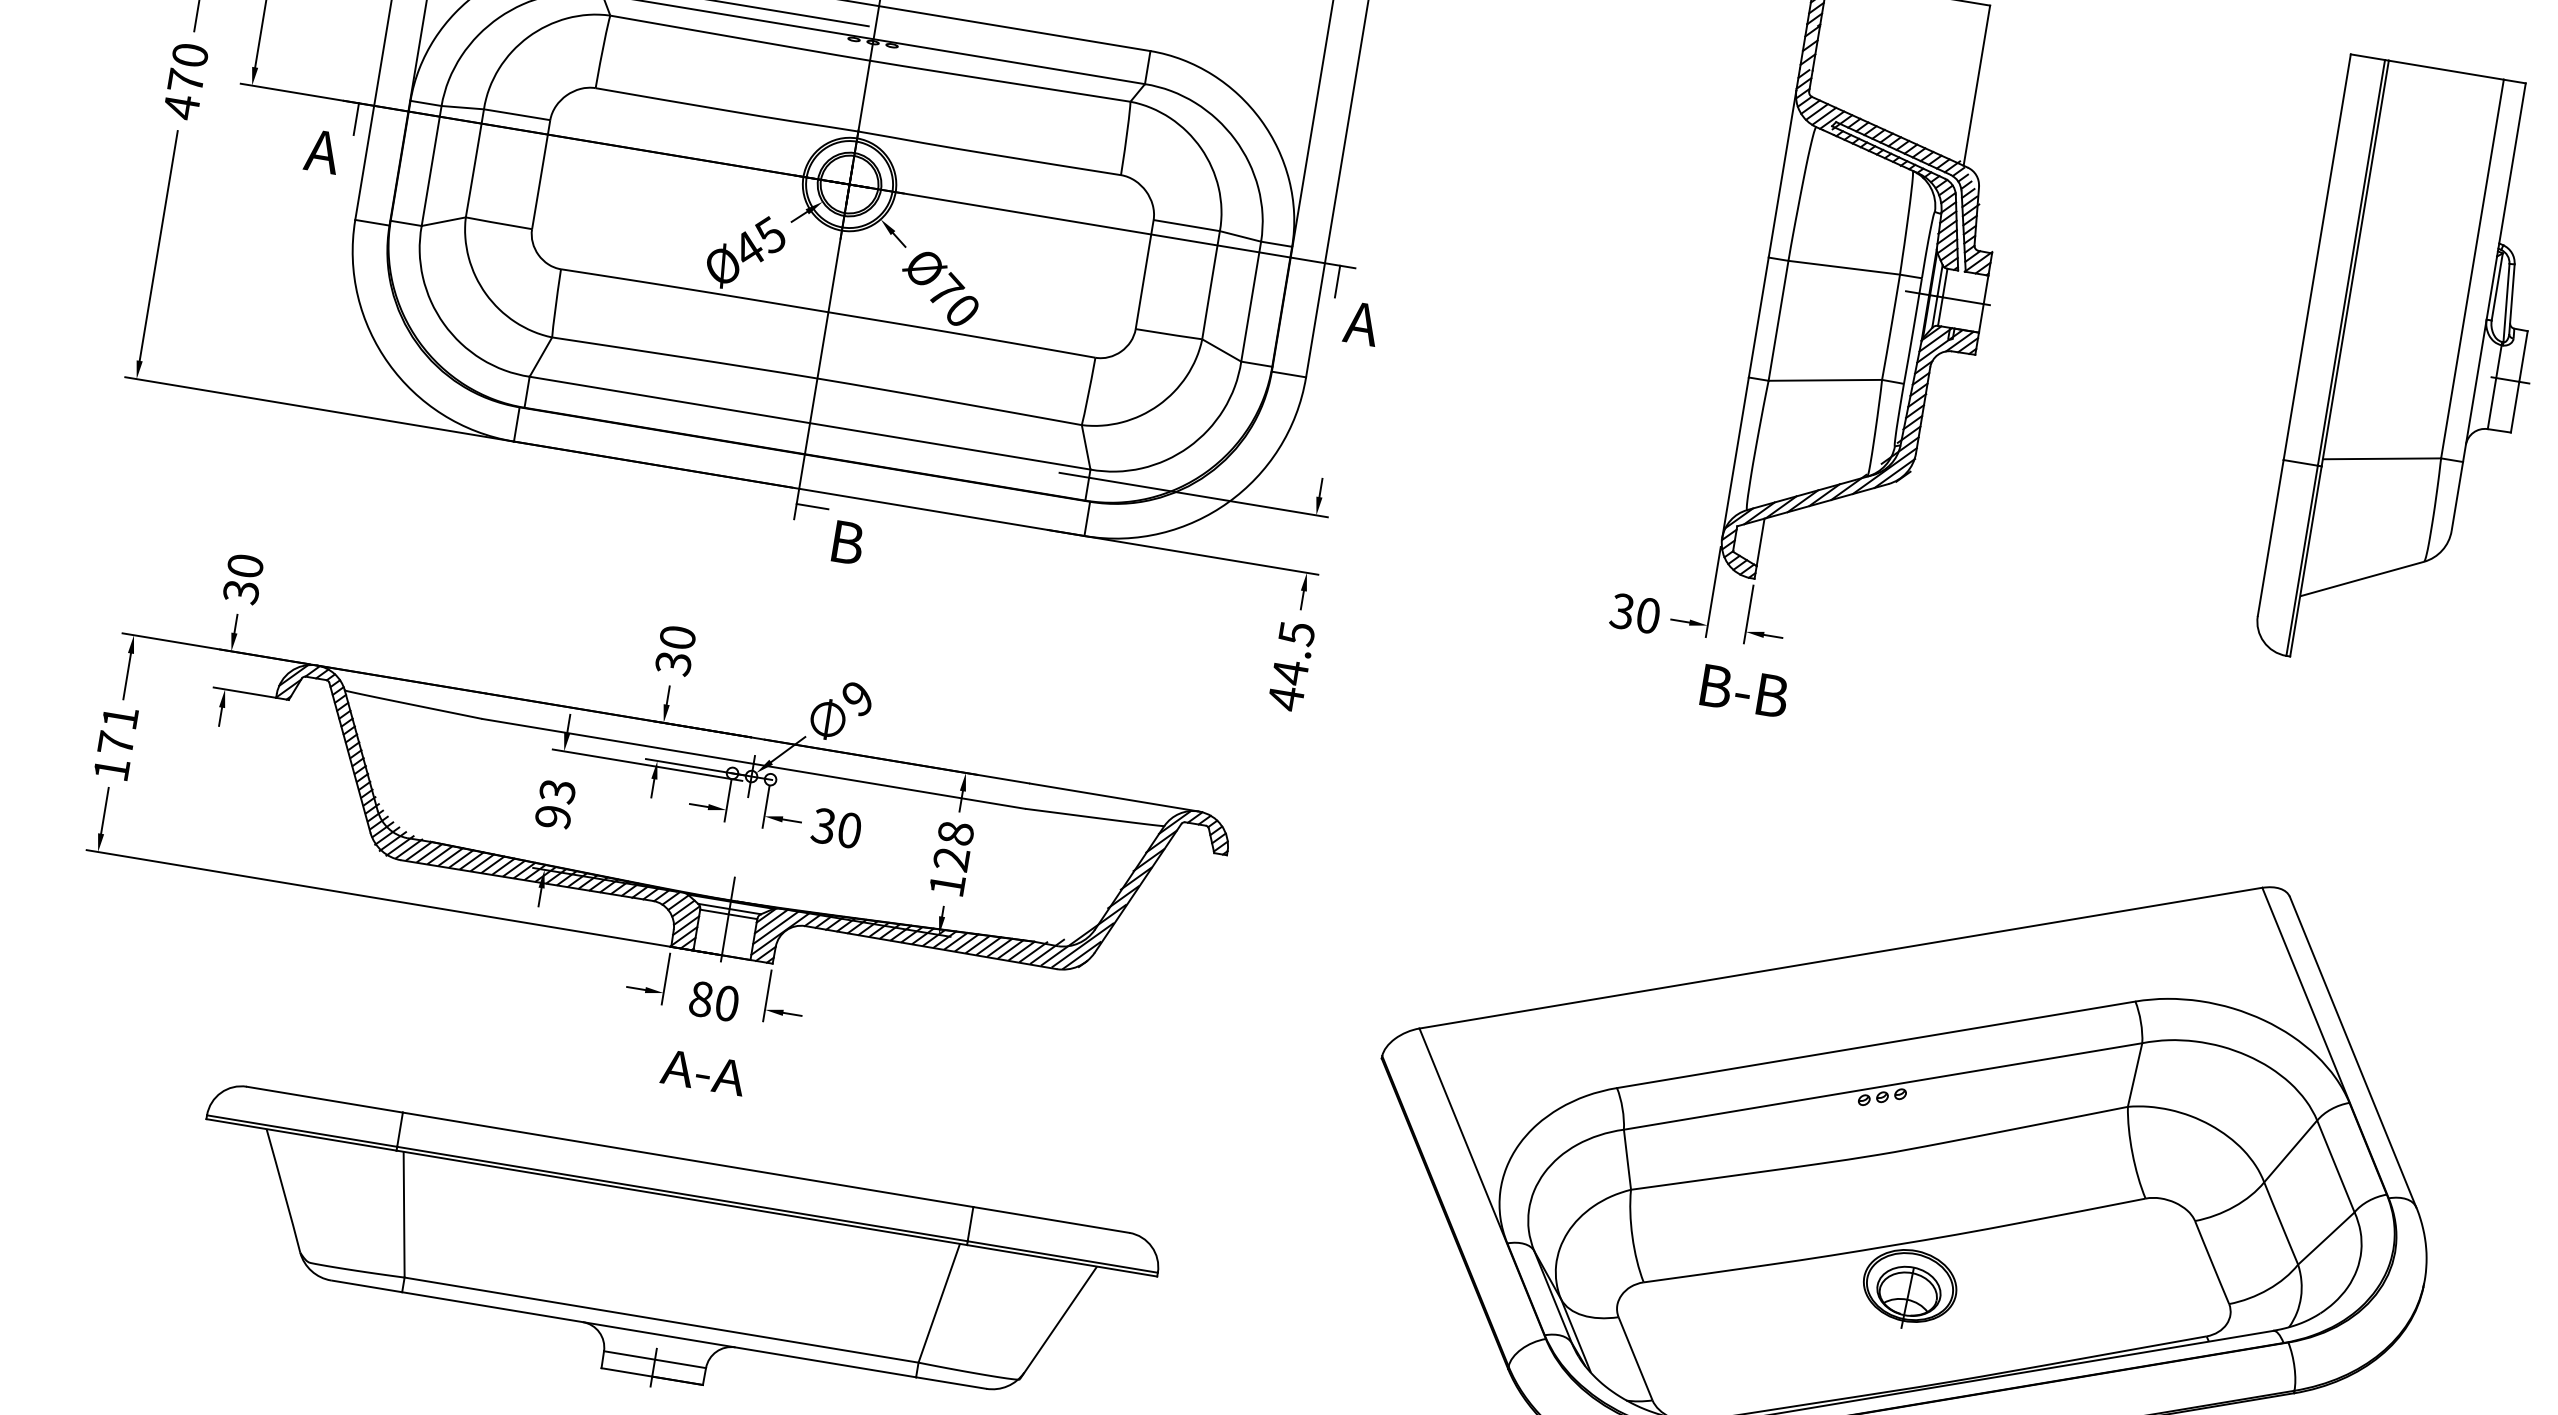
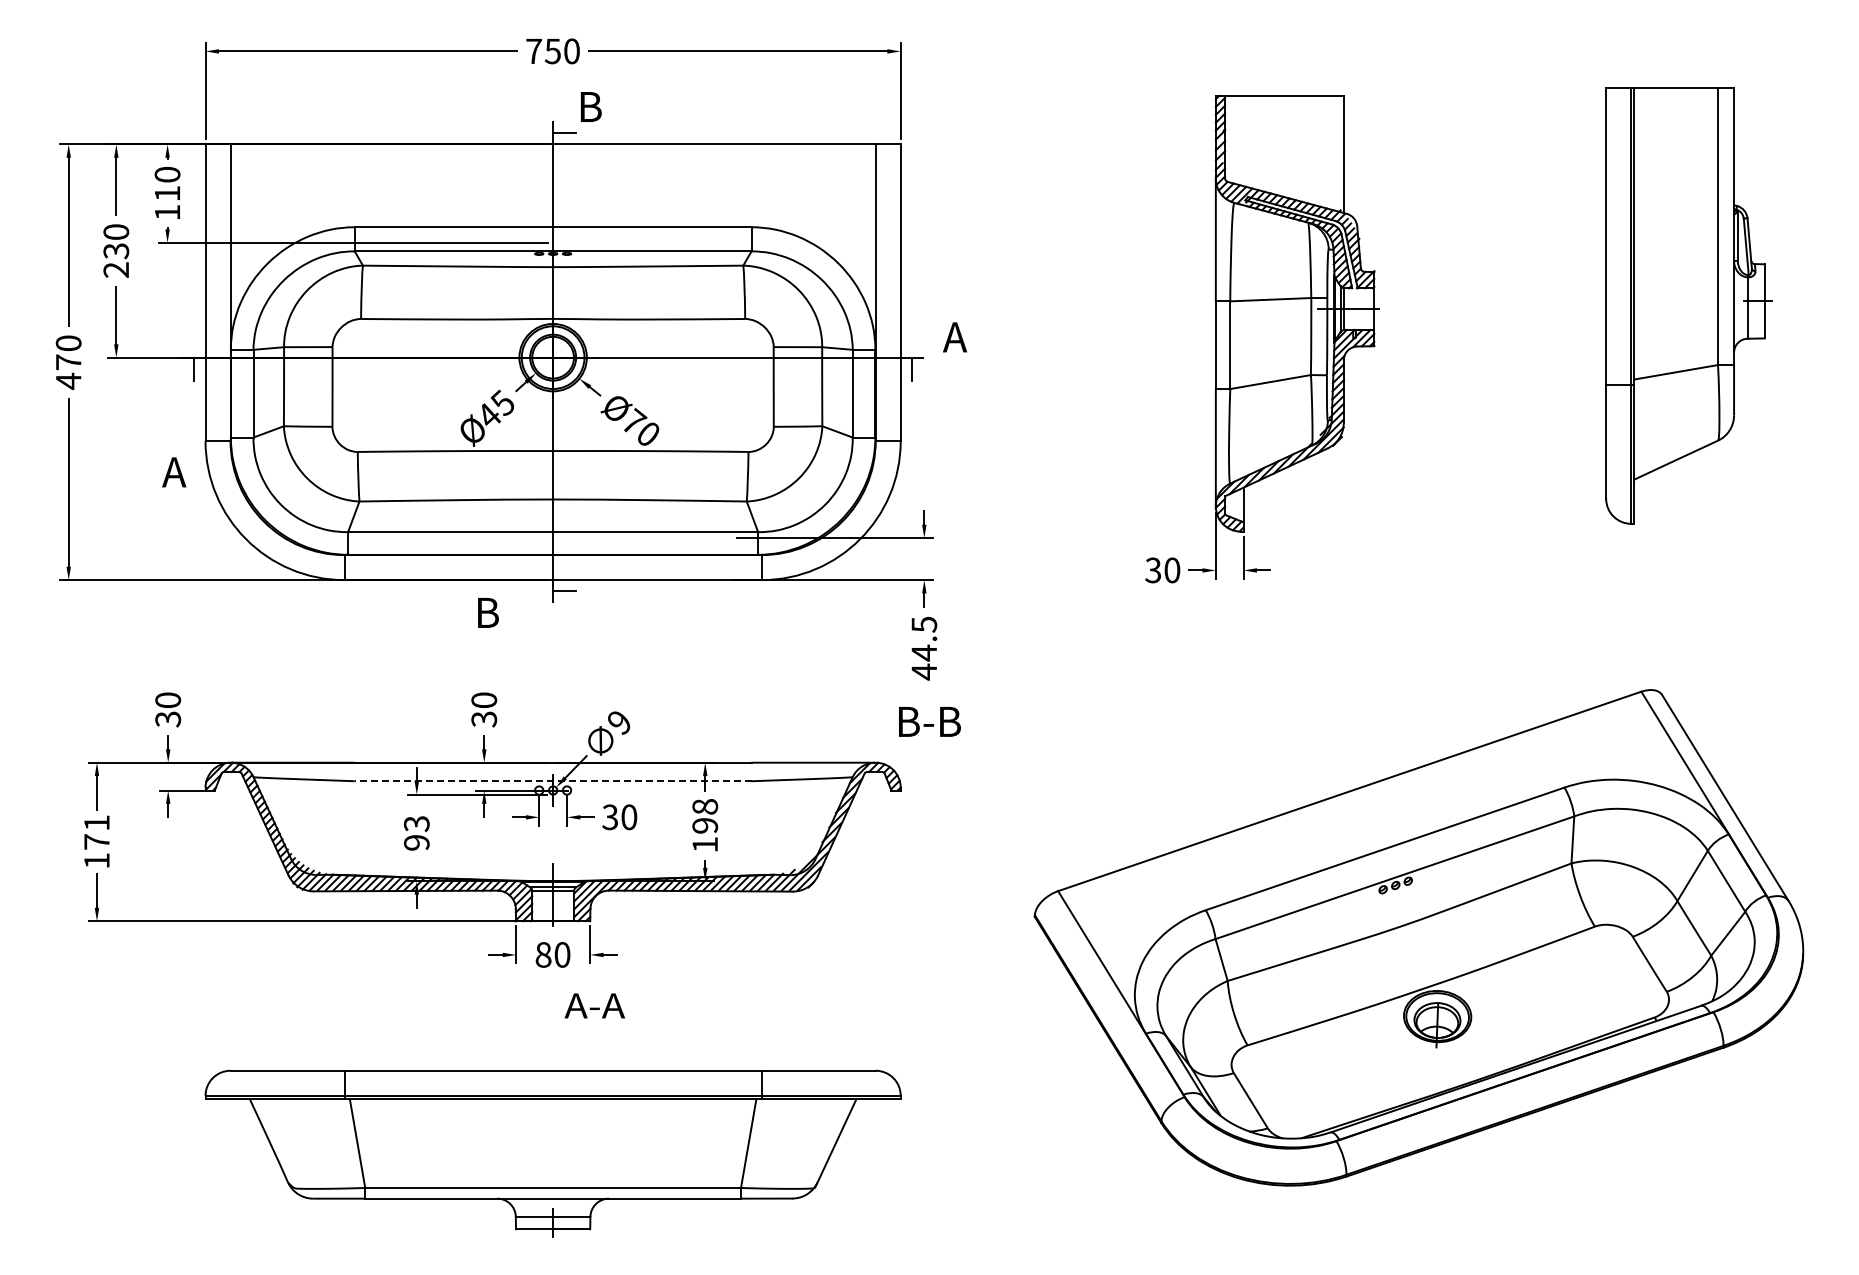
text: (322, 151) -> (174, 472), moved
text: (1362, 324) -> (955, 337), moved
text: (848, 542) -> (488, 612), moved
text: (1744, 690) -> (929, 721), moved
line: (752, 764) -> (552, 781), solid -> dashed
text: (952, 858) -> (705, 825), 128 -> 198
text: (703, 1072) -> (594, 1005), moved

